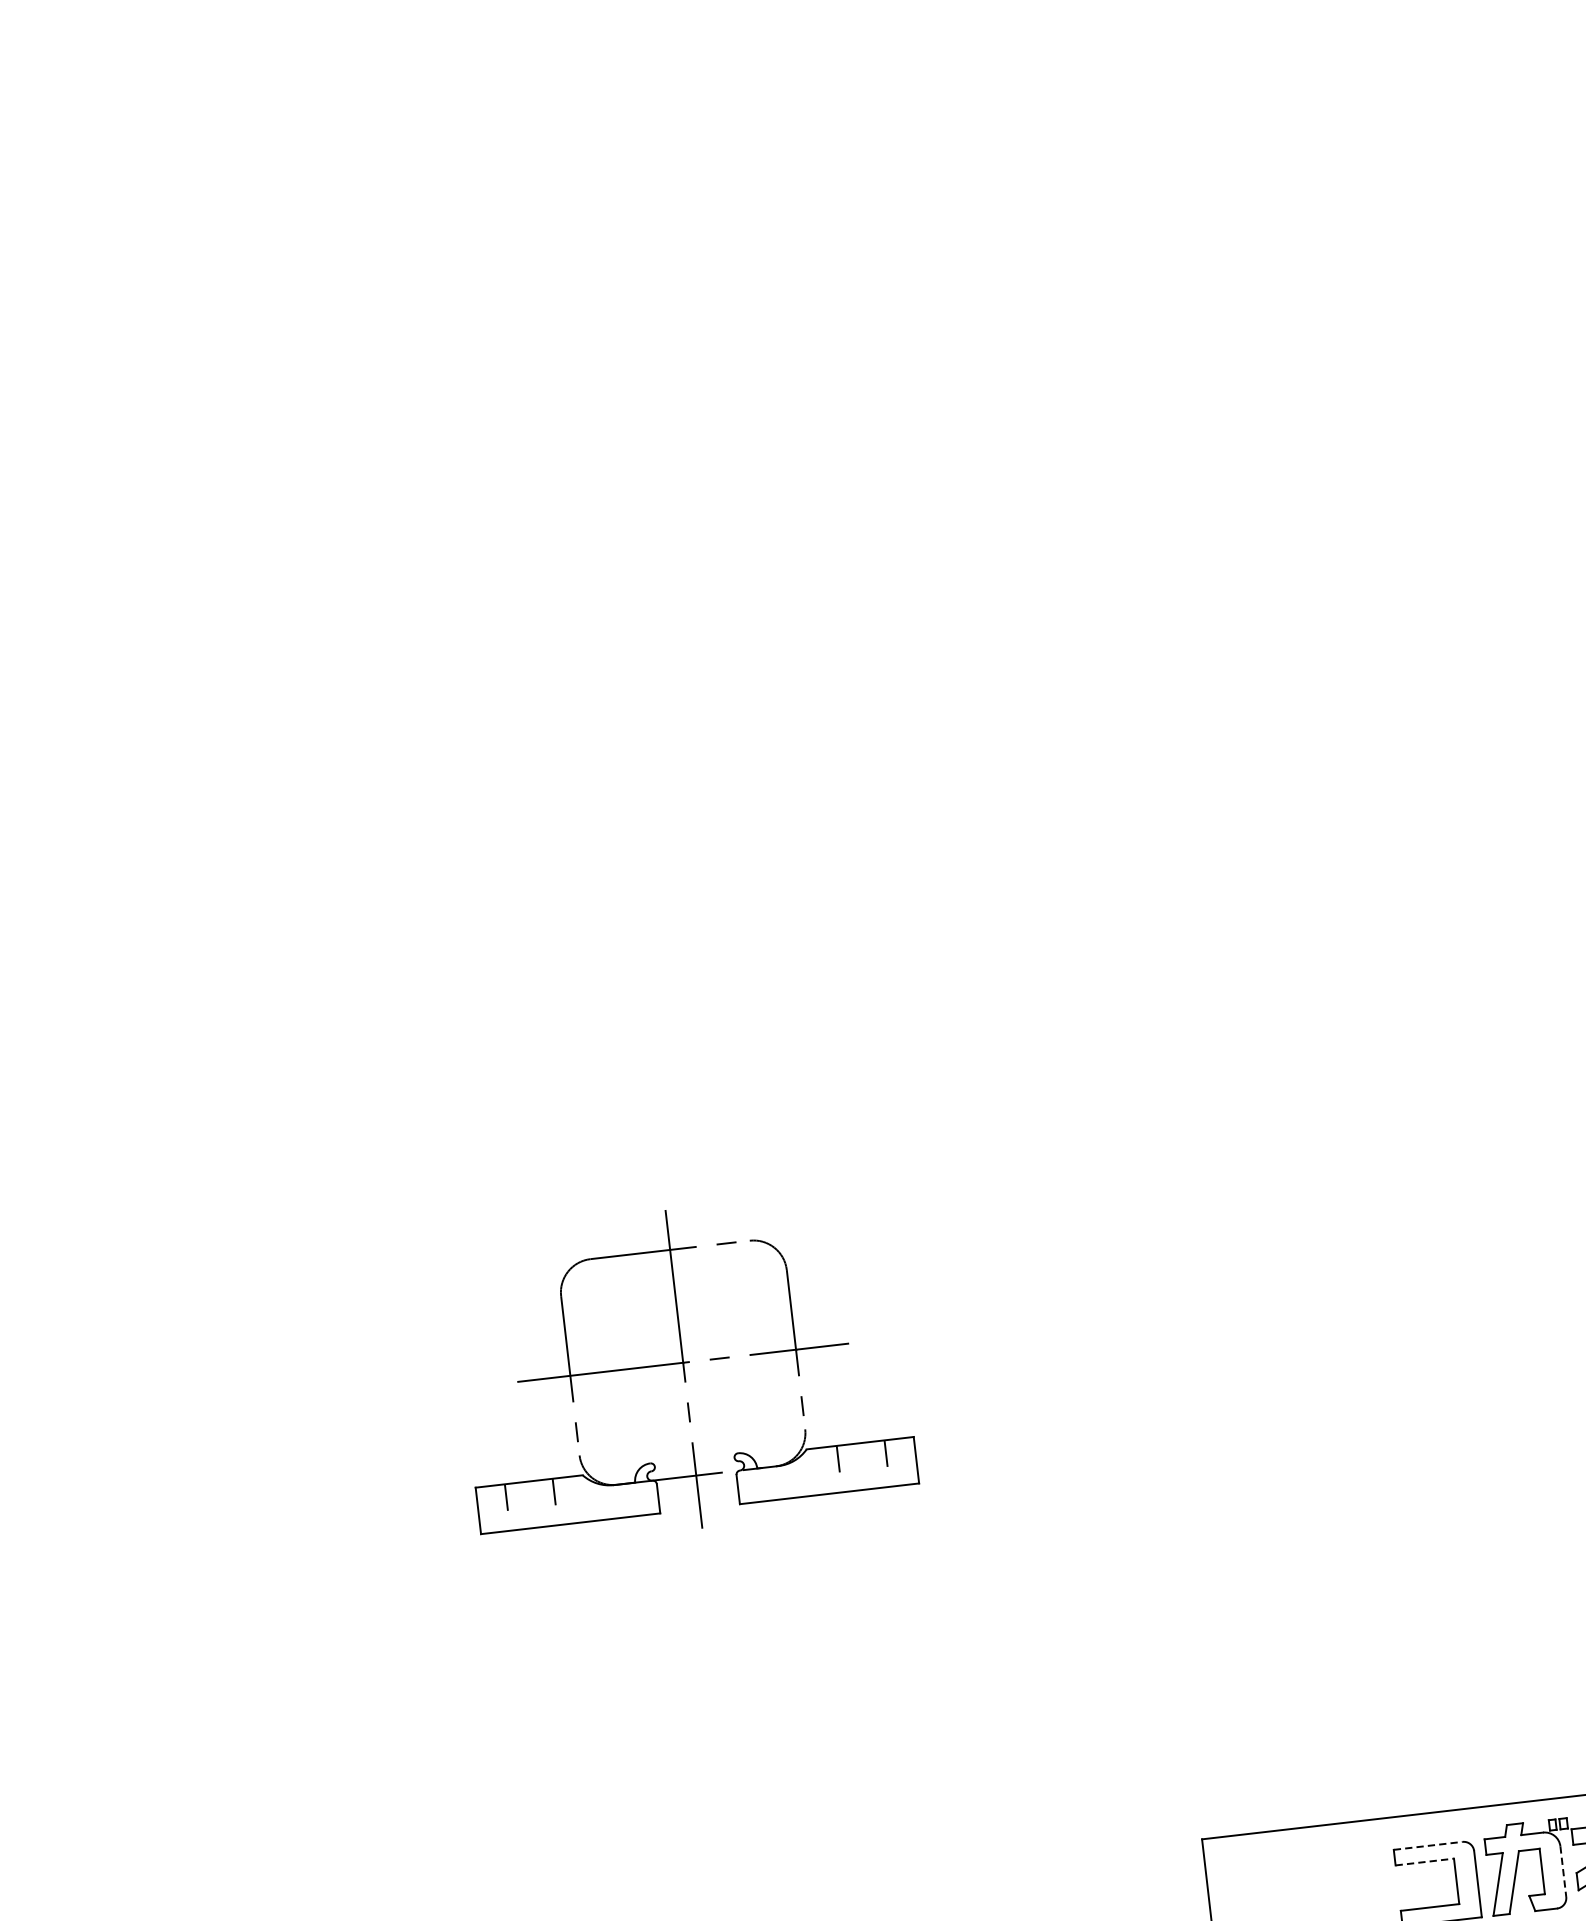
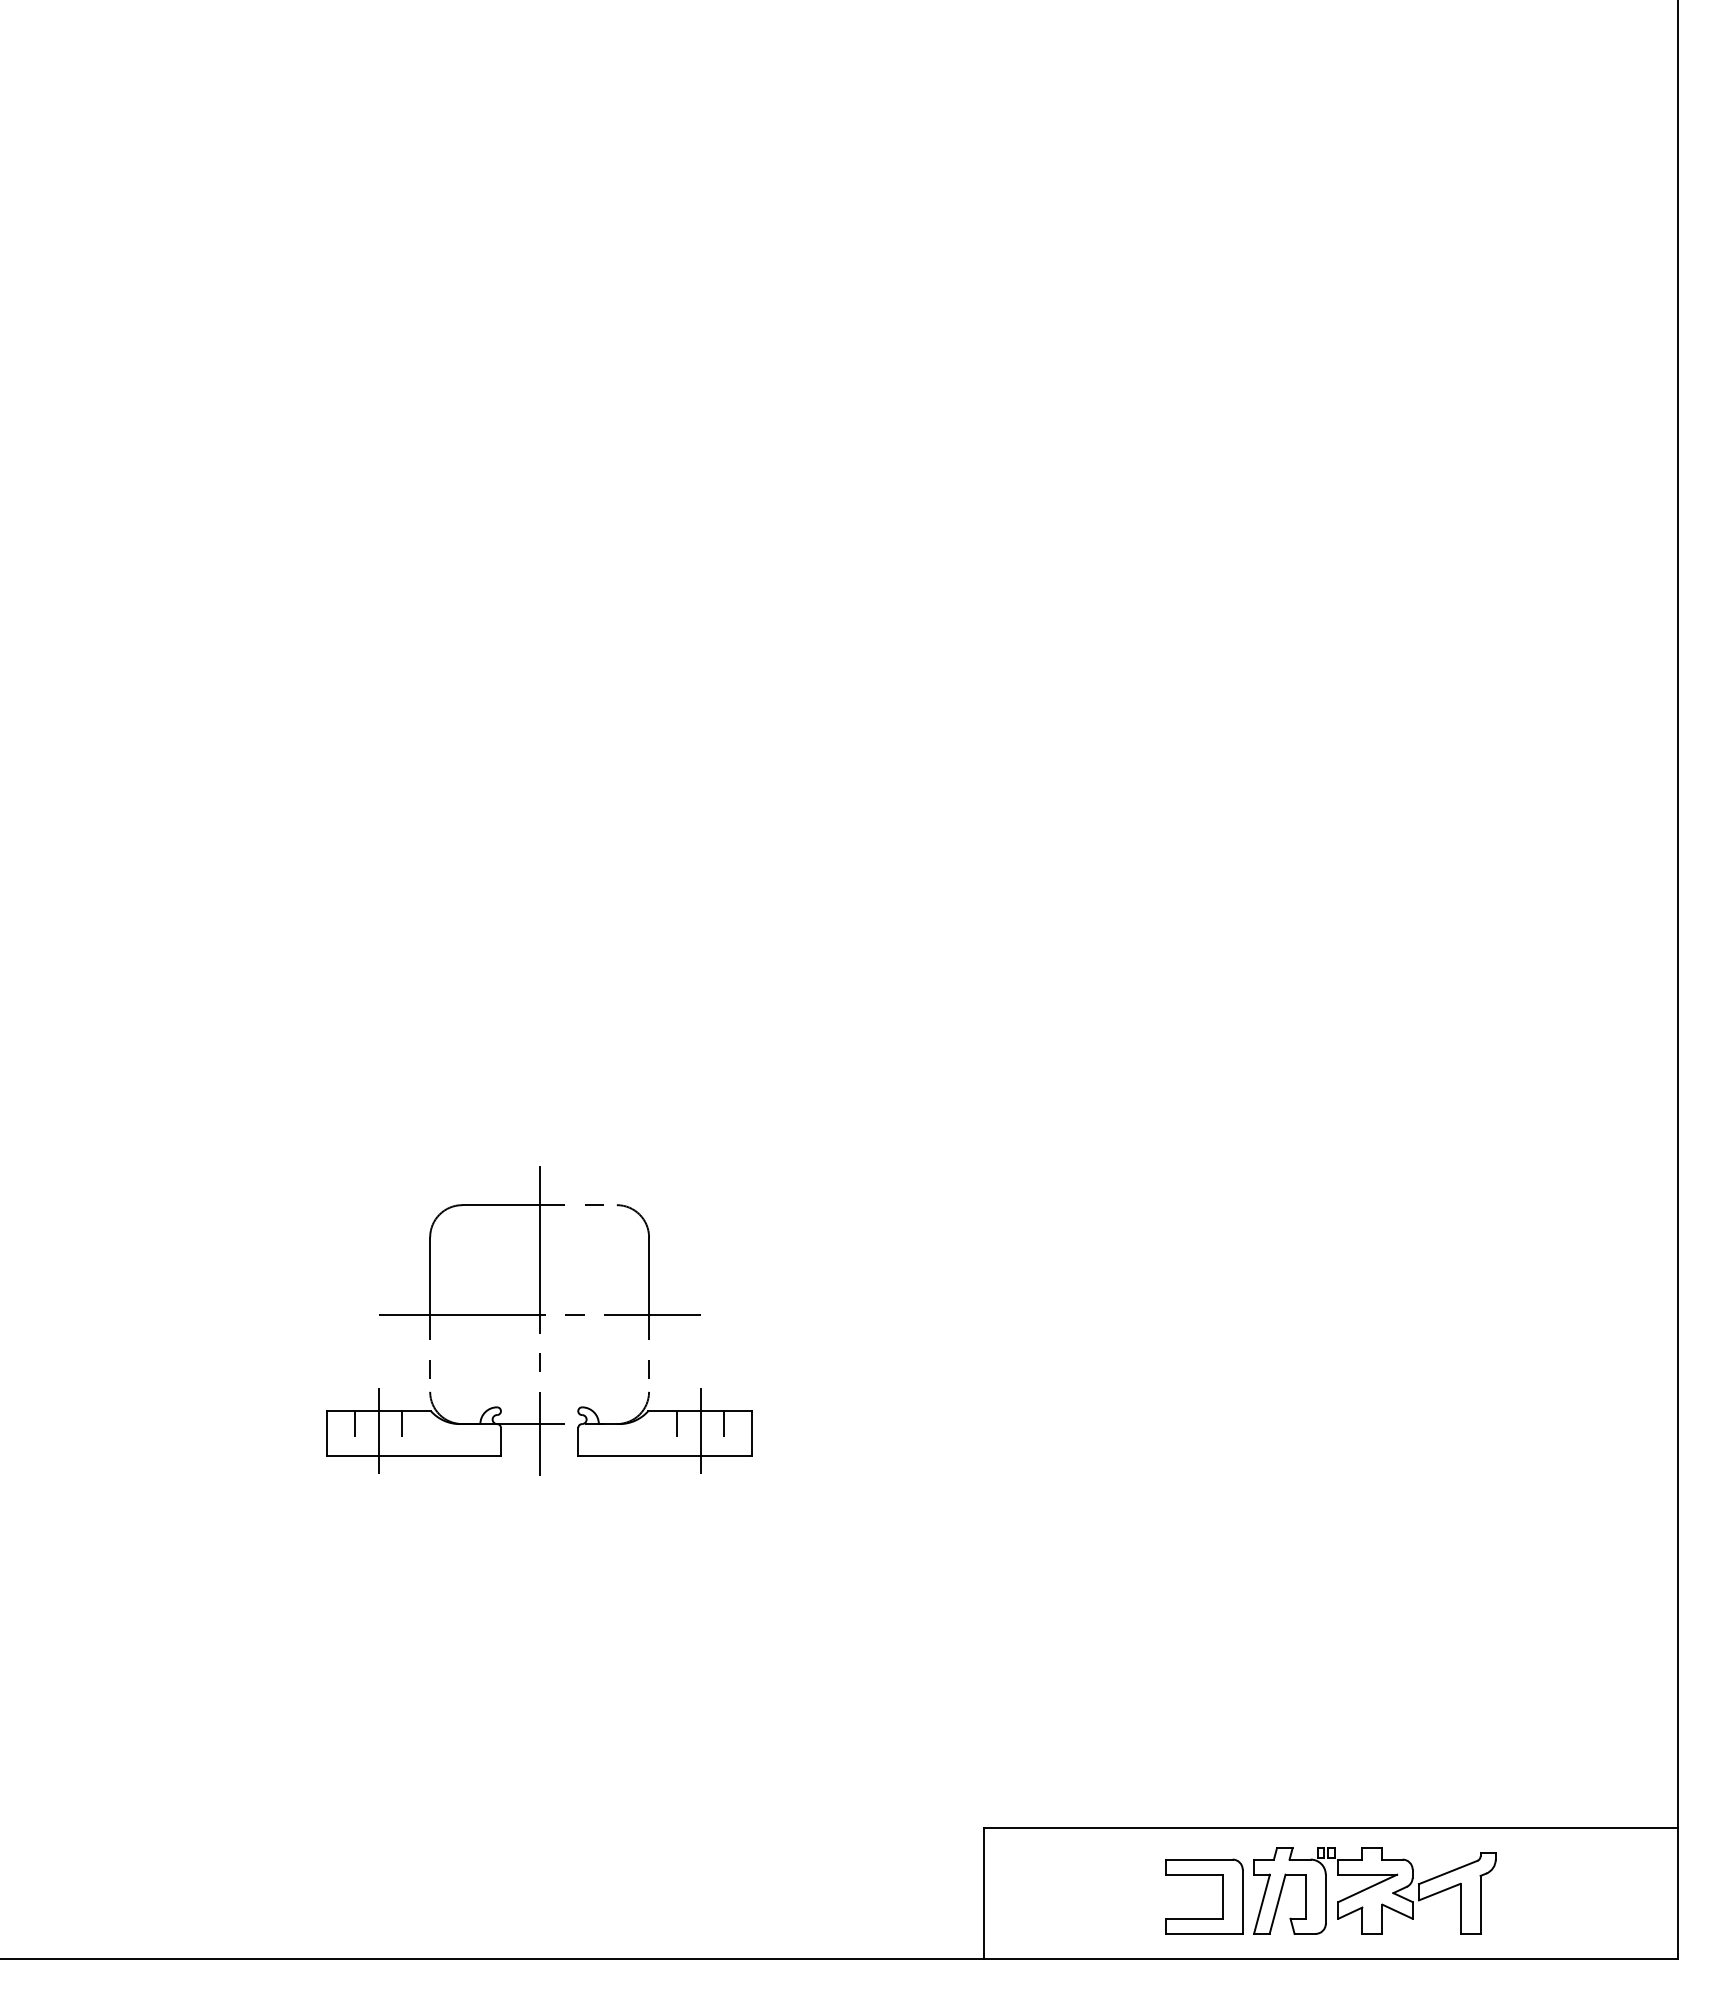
line: (862, 1463) -> (700, 1430), added
line: (530, 1501) -> (378, 1430), added
line: (1428, 1845) -> (1199, 1859), dashed -> solid
line: (1425, 1861) -> (1194, 1874), dashed -> solid
line: (1563, 1871) -> (1325, 1899), dashed -> solid

